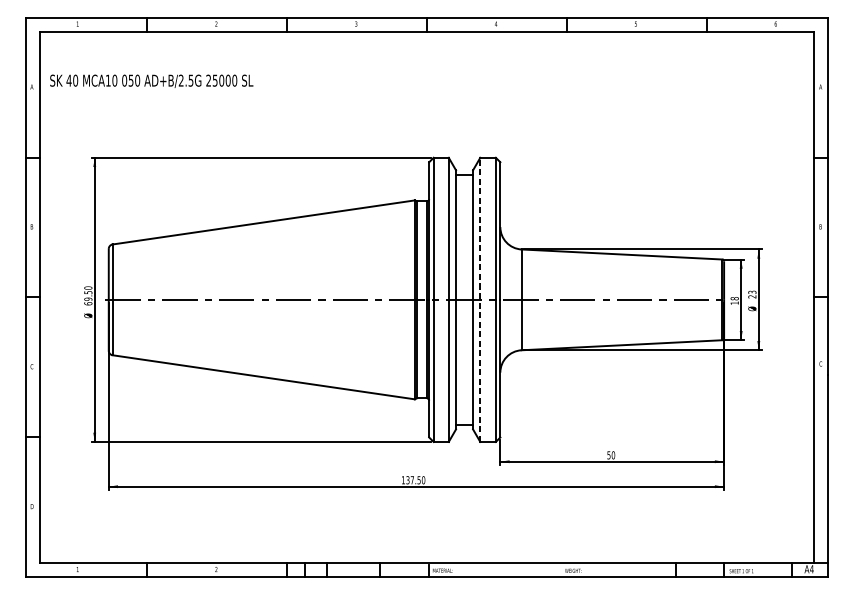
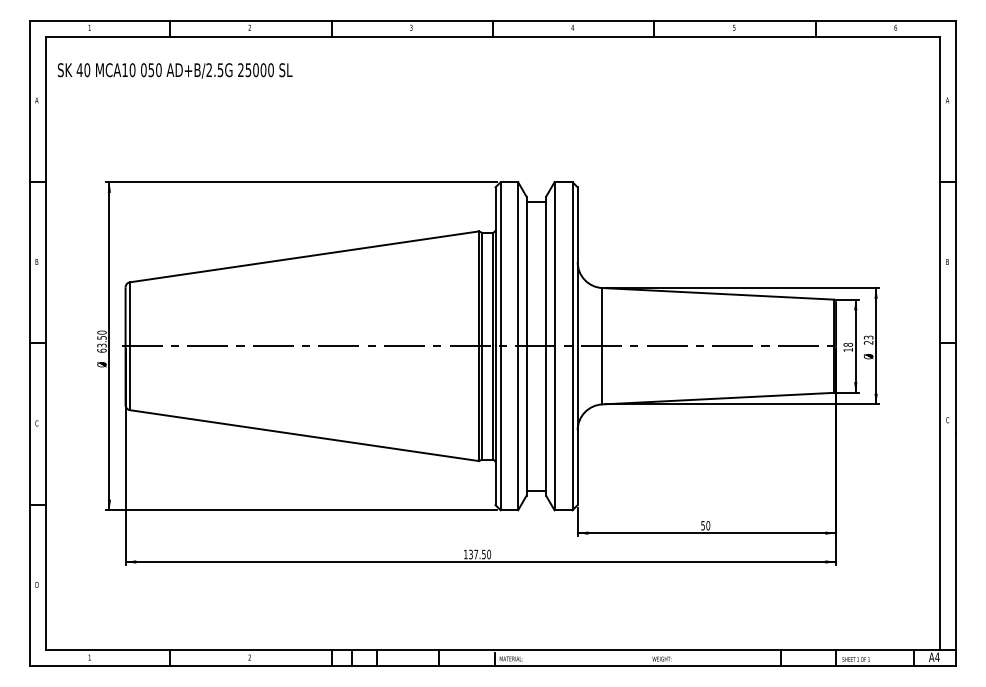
text: (152, 80) -> (175, 70), moved
text: (87, 299) -> (101, 345), 69.50 -> 63.50
line: (480, 299) -> (554, 345), dashed -> solid

